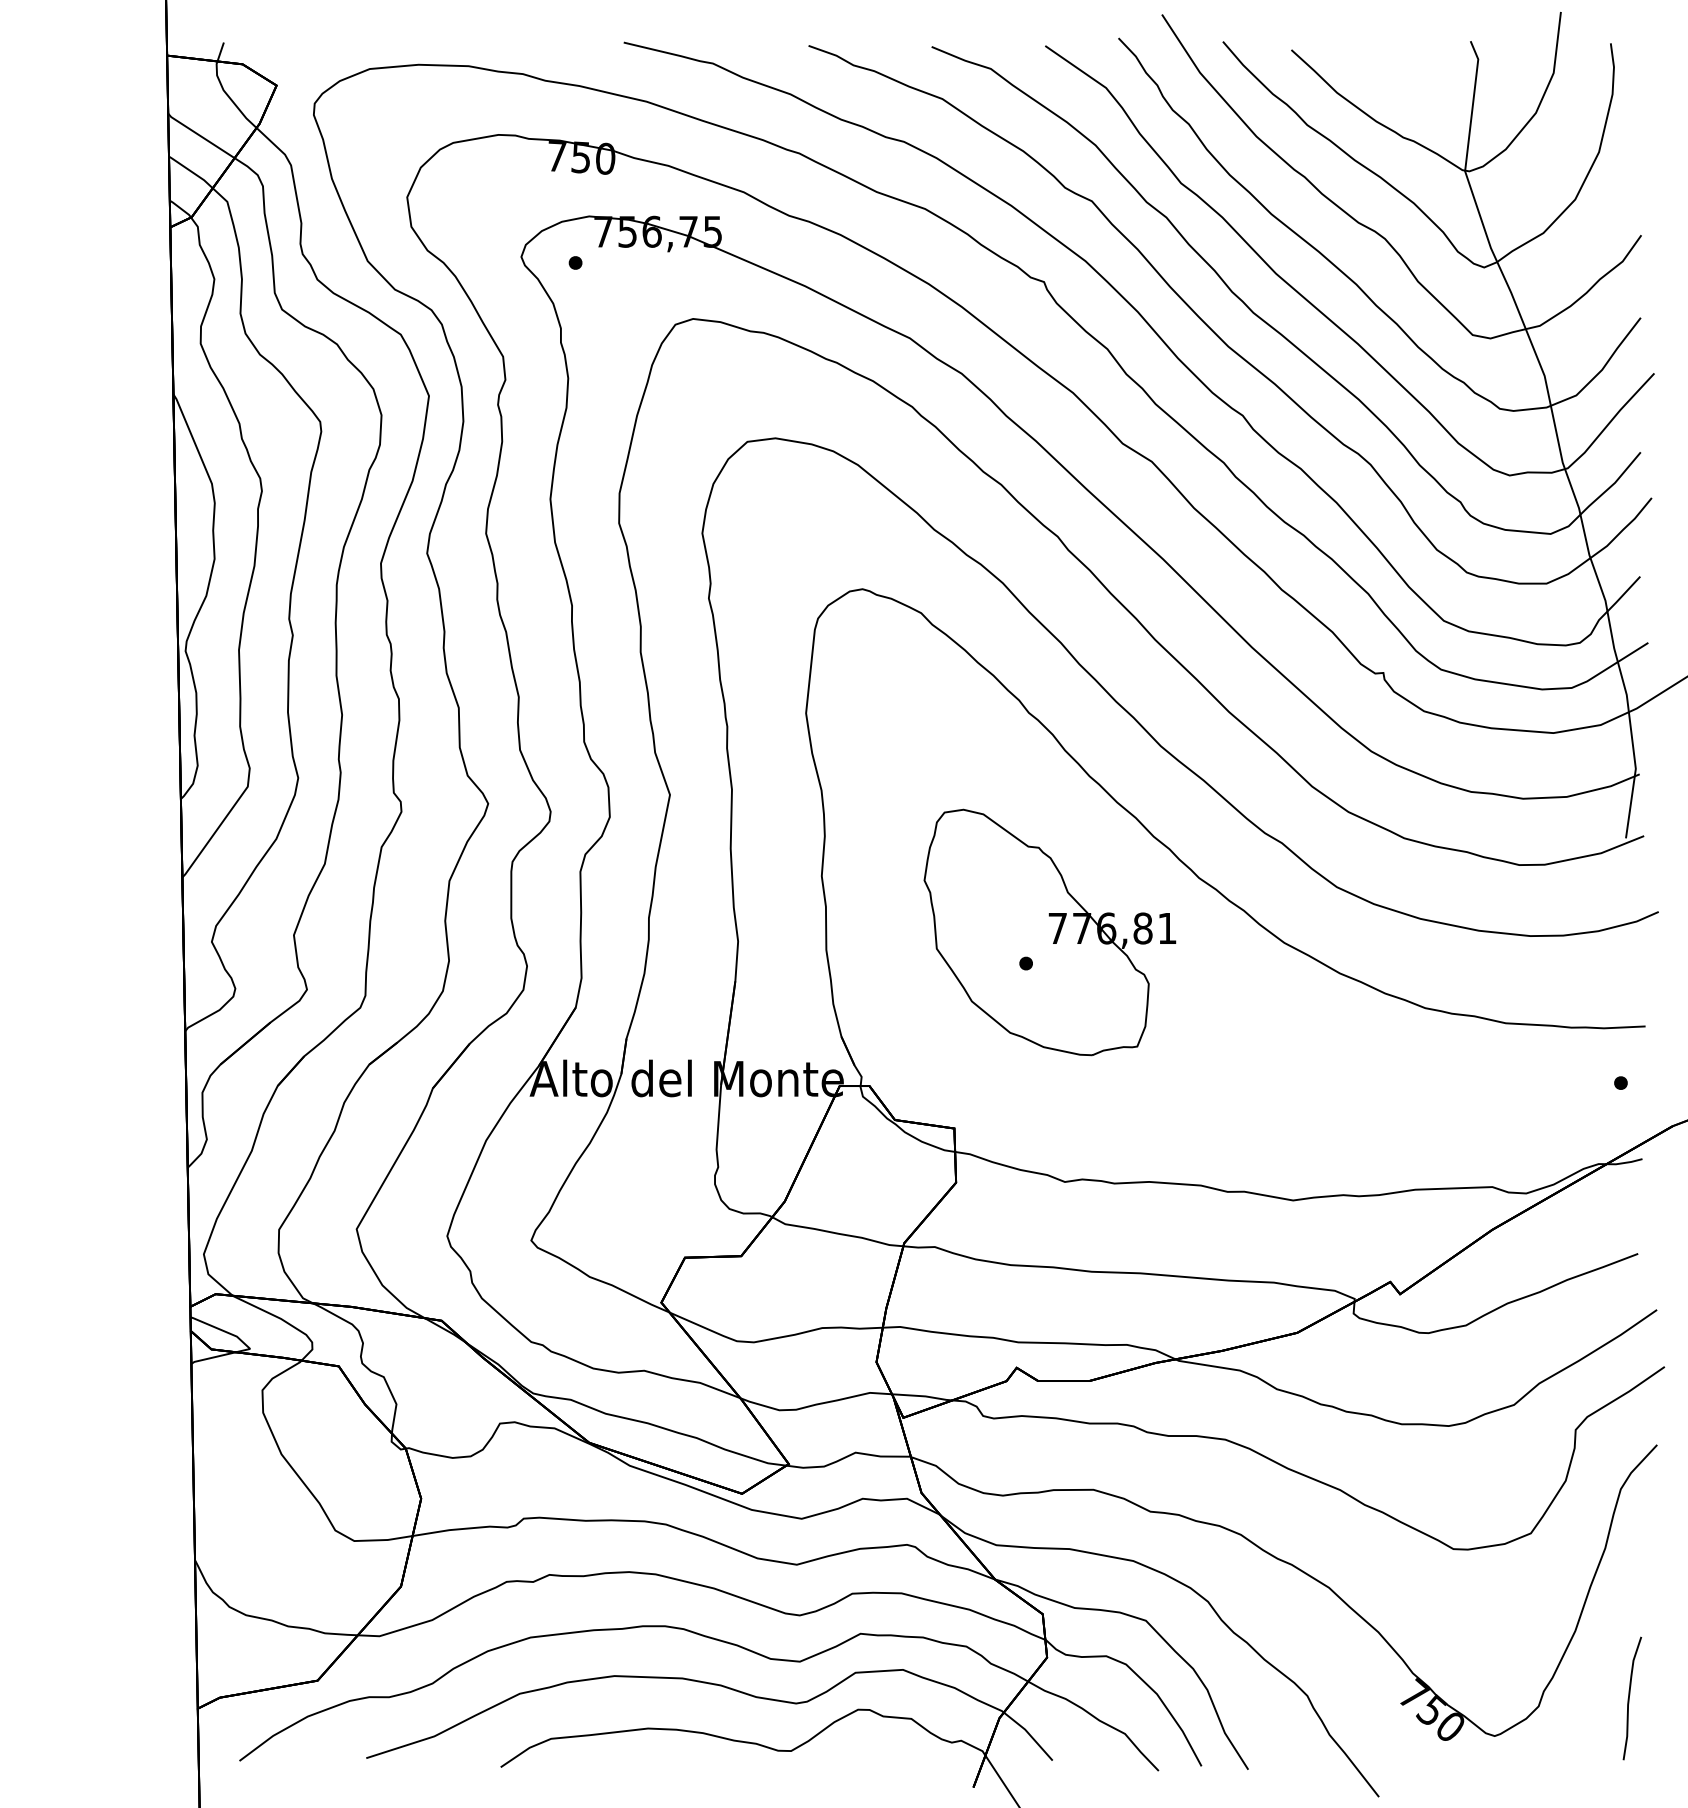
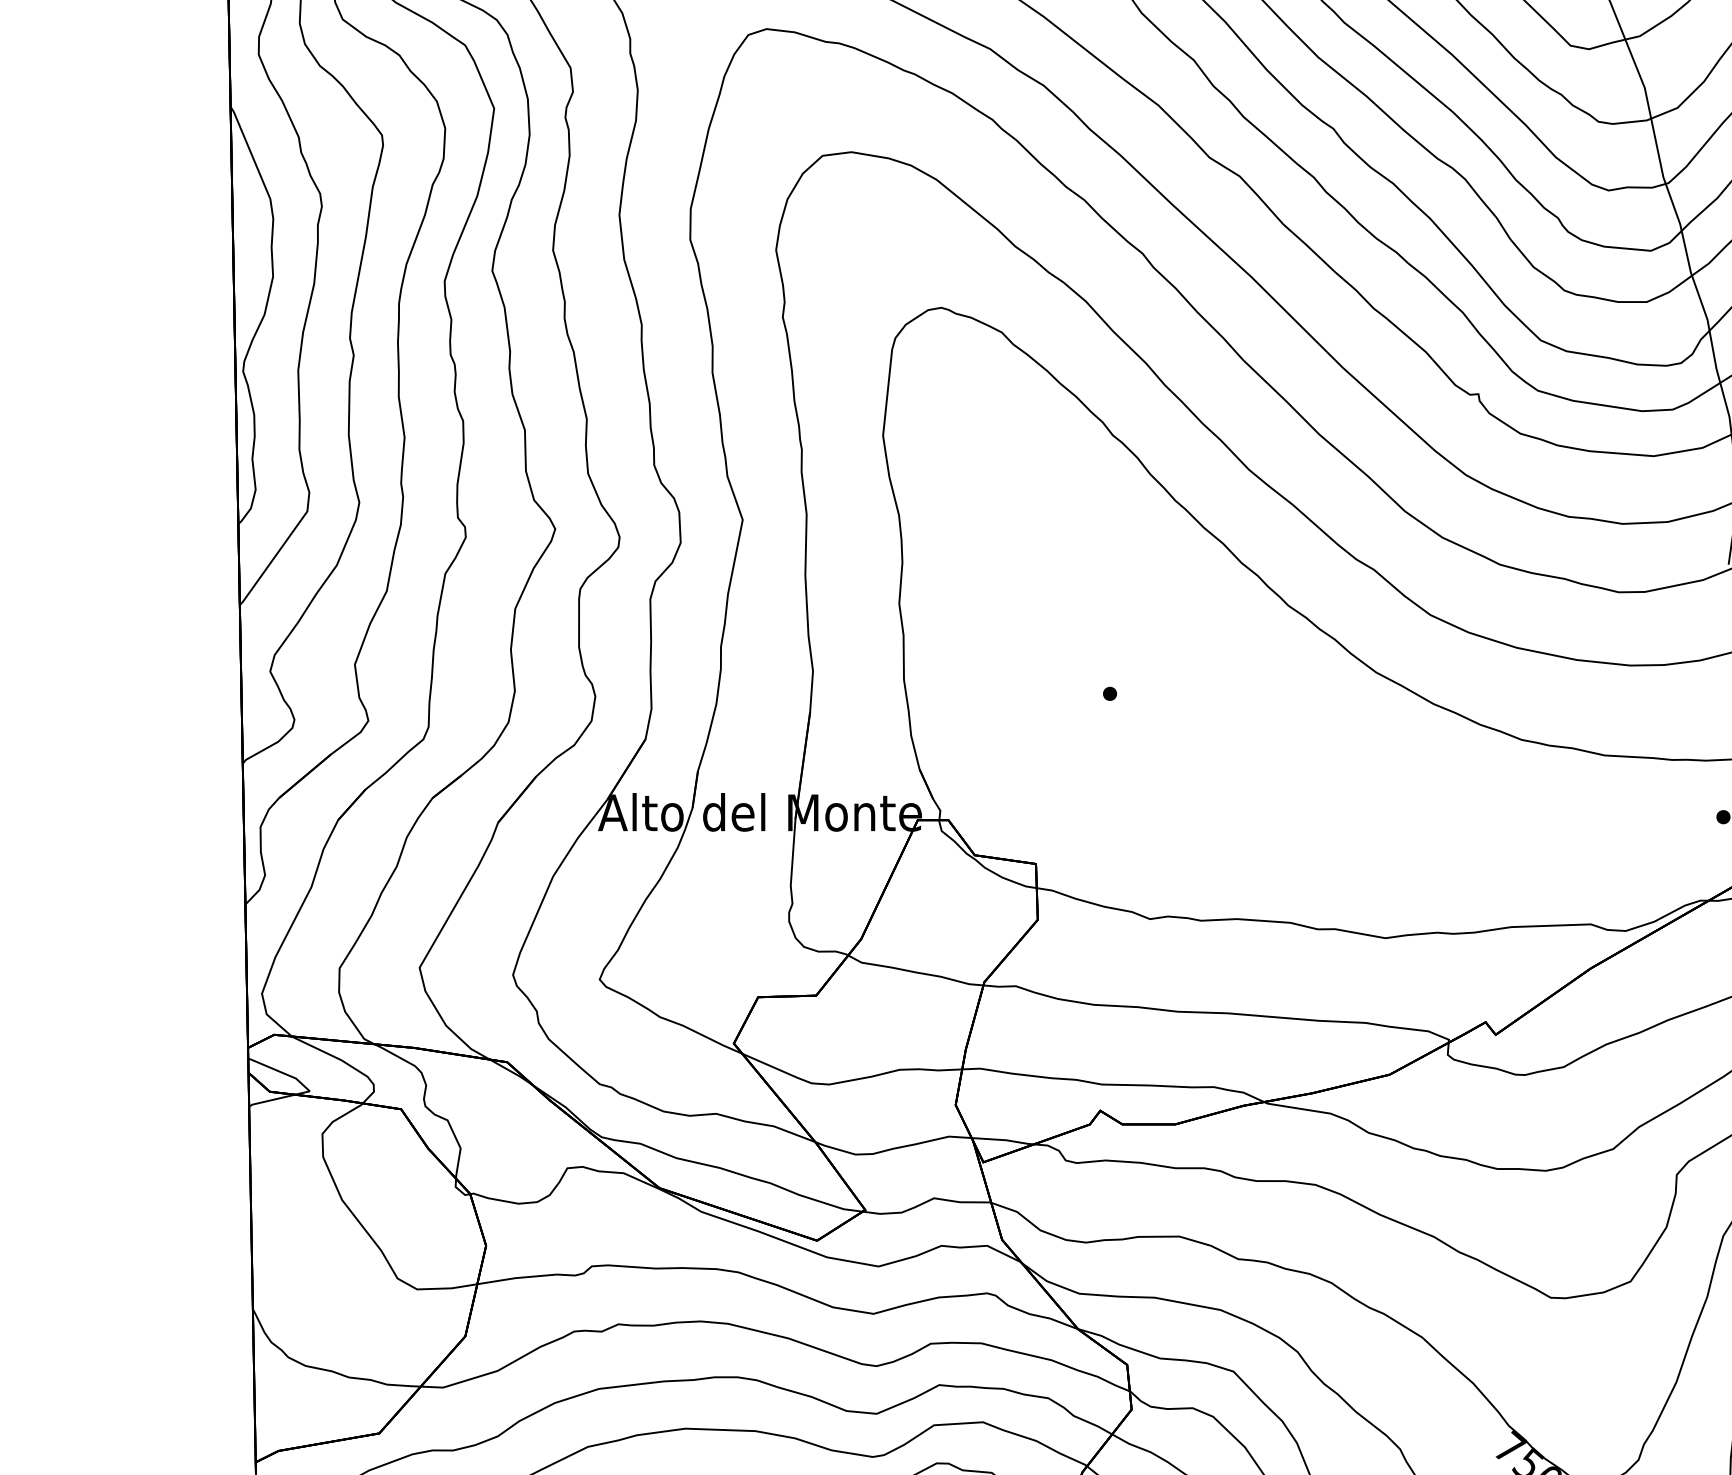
part: (1049, 932) -> (1134, 661), removed

